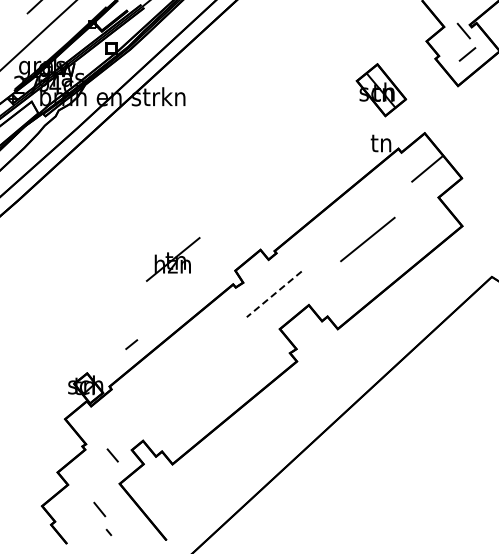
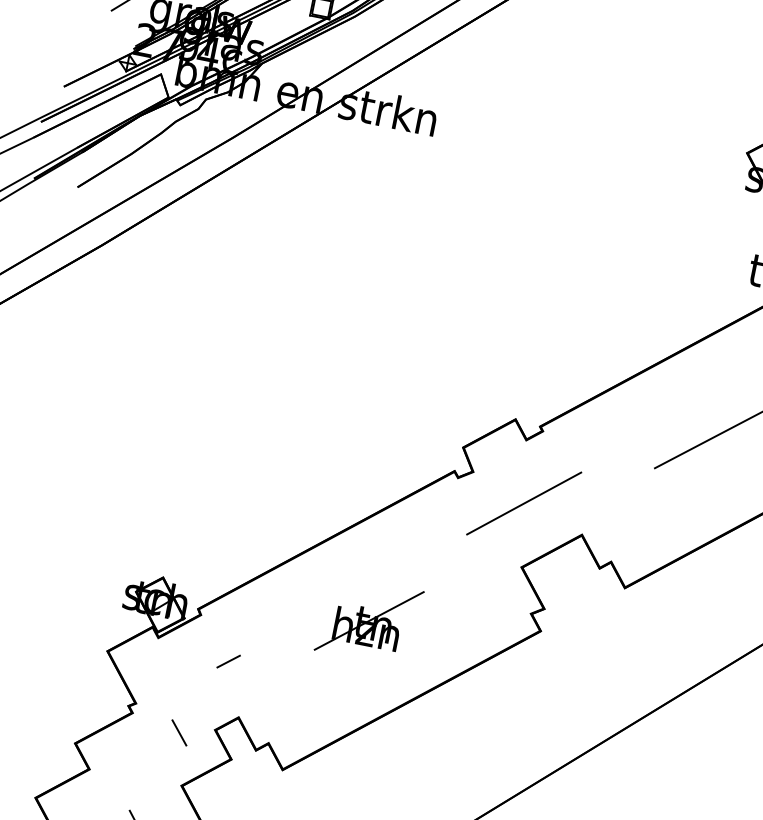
part: (172, 259) -> (367, 620), moved
line: (274, 294) -> (524, 503), dashed -> solid
line: (131, 344) -> (228, 661), moved

